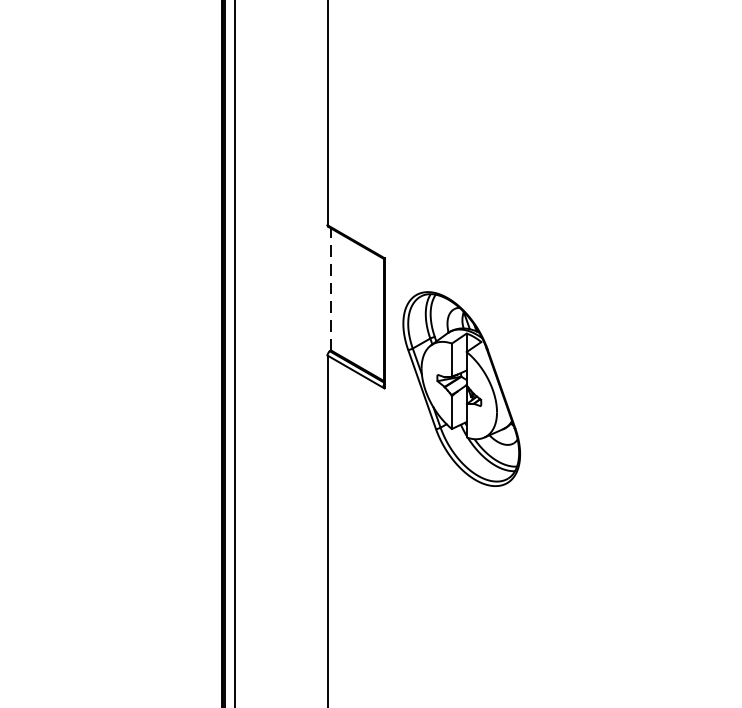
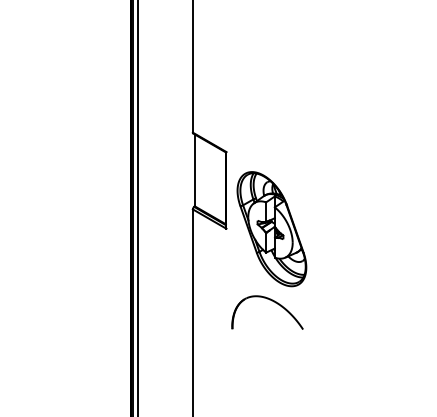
line: (331, 289) -> (195, 170), dashed -> solid
part: (464, 513) -> (273, 302), added

